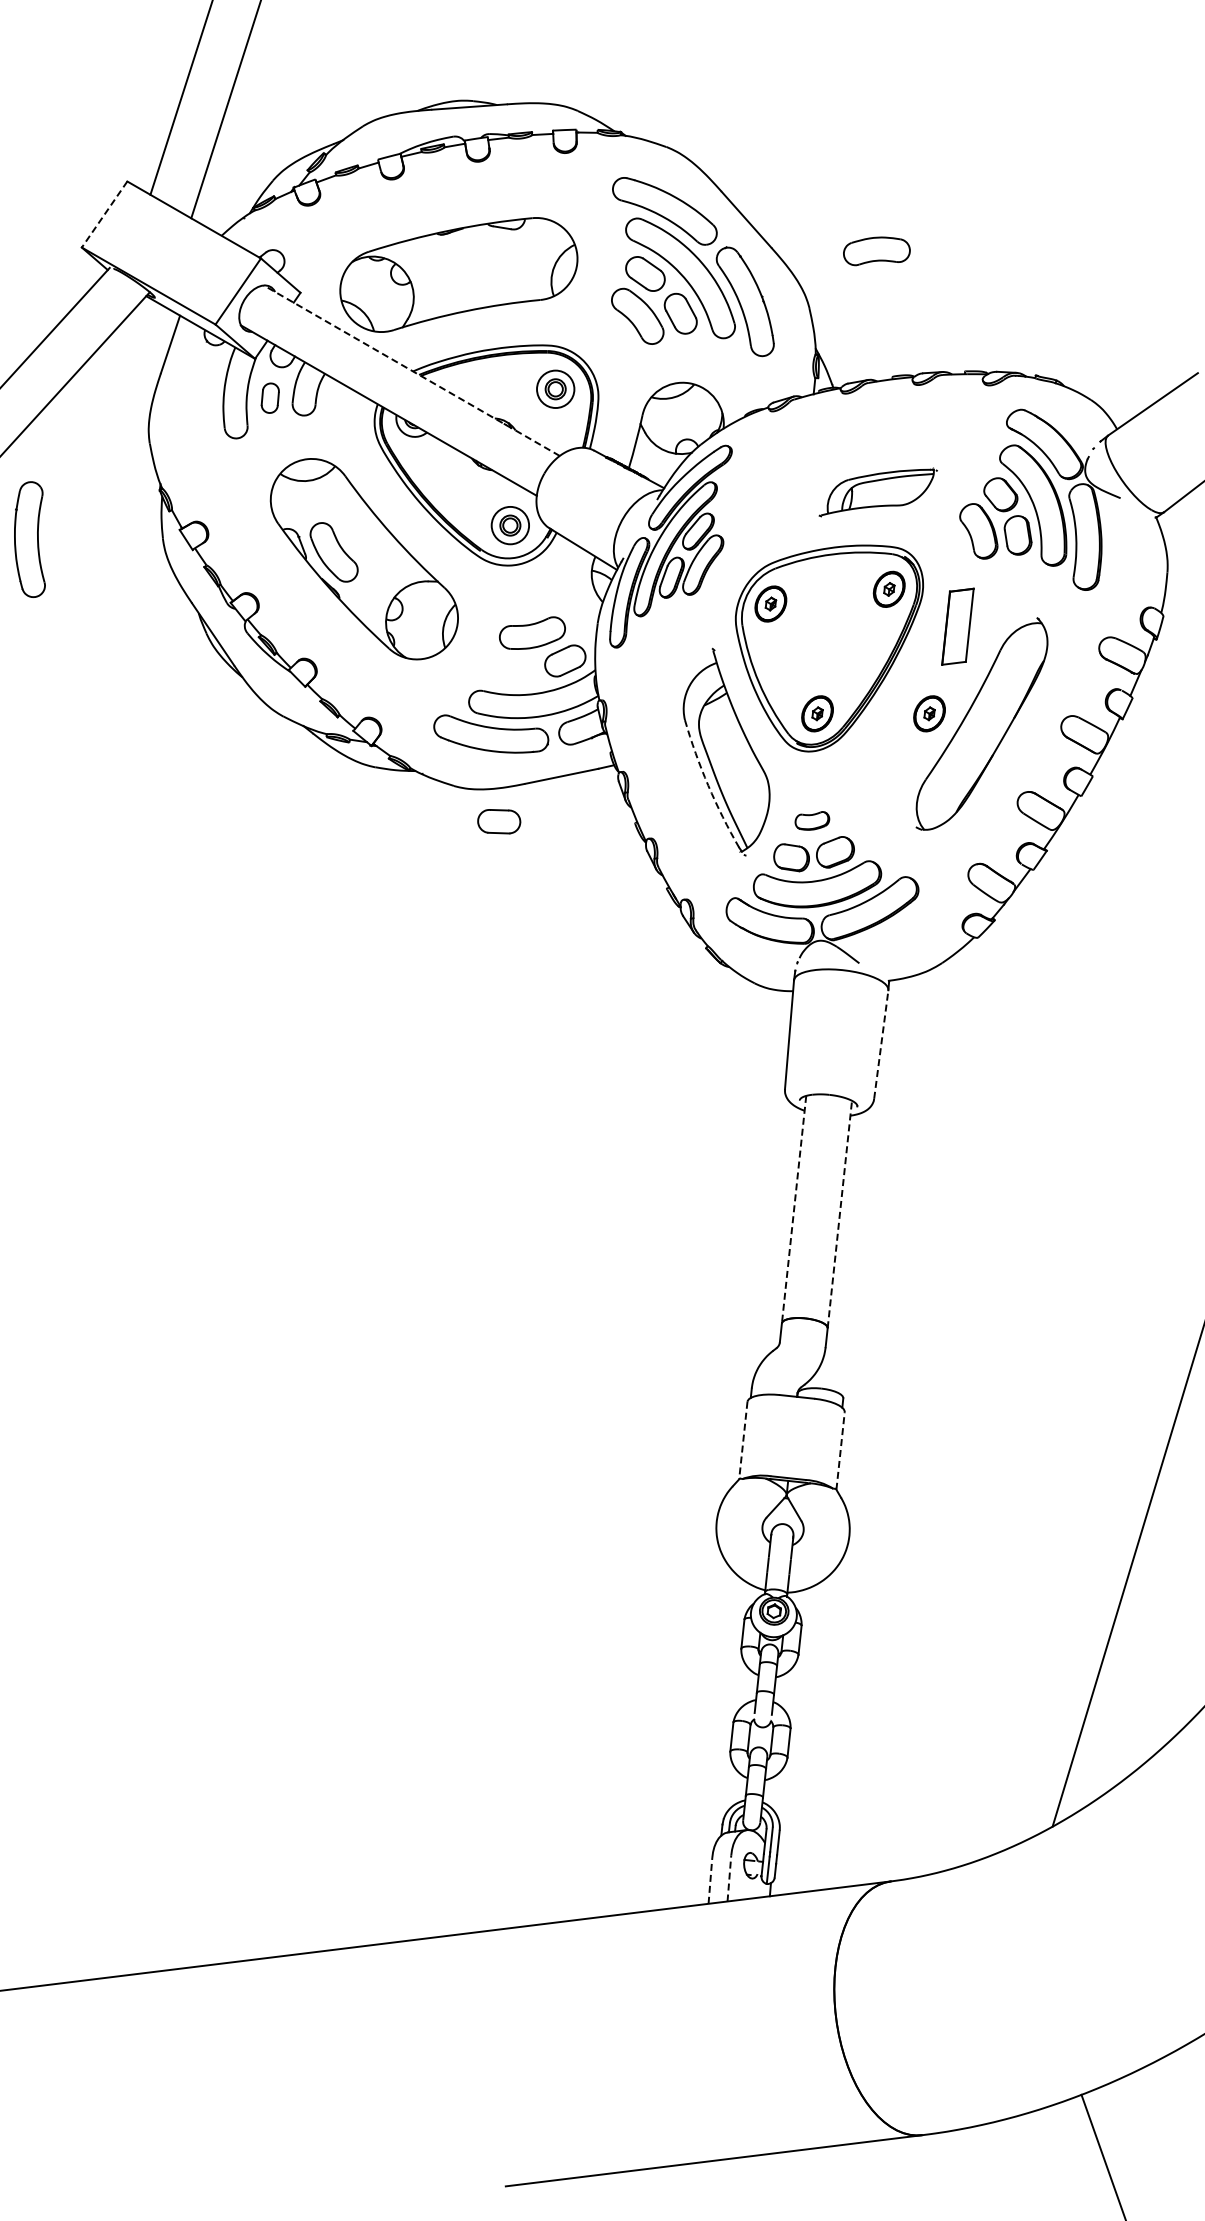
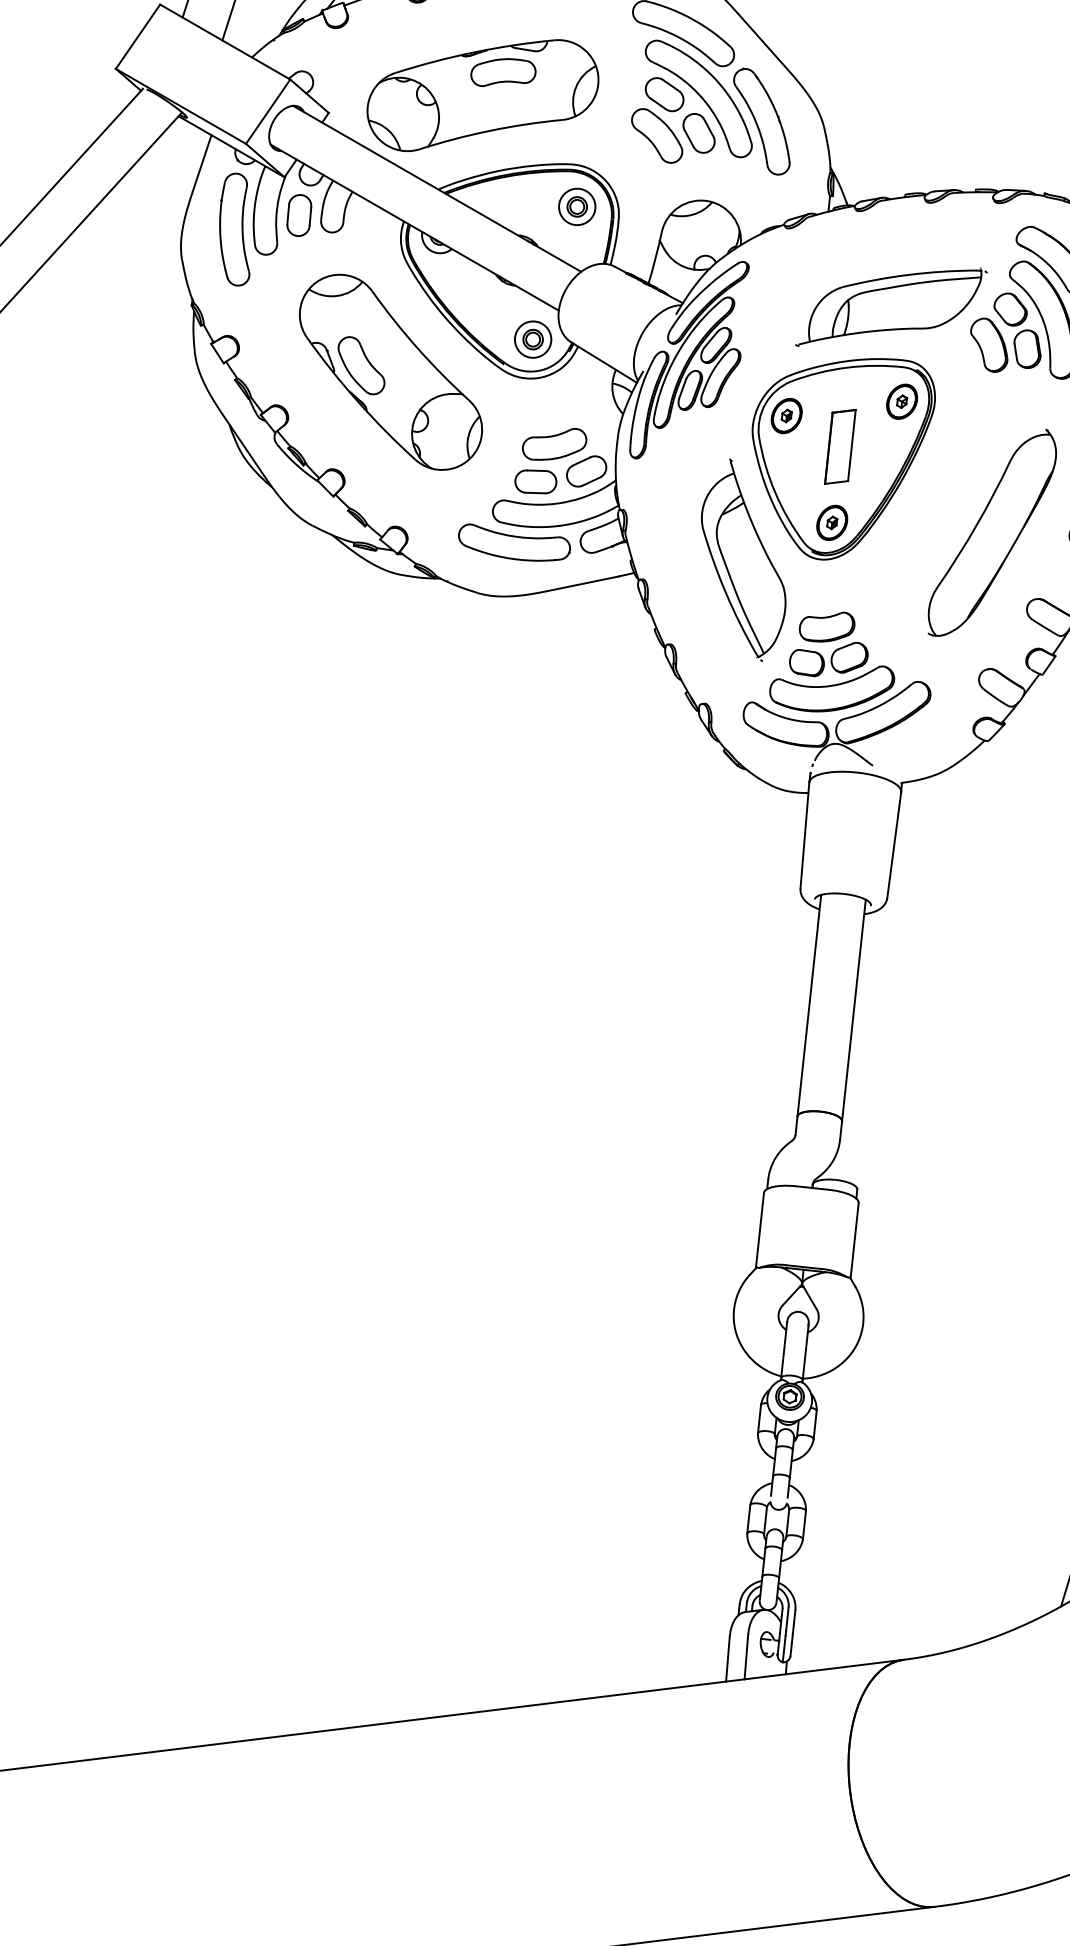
line: (104, 214) -> (137, 36), dashed -> solid
part: (876, 251) -> (503, 72), moved
line: (411, 370) -> (436, 188), dashed -> solid
part: (270, 398) -> (299, 215), size x1.43
part: (878, 492) -> (891, 307), size x1.67
part: (29, 539) -> (234, 229), moved
part: (957, 626) -> (839, 446), moved
part: (929, 713) -> (941, 522), removed
arc: (708, 785) -> (726, 592), dashed -> solid
part: (812, 820) -> (827, 626), size x1.67
part: (499, 821) -> (536, 481), moved
line: (881, 1044) -> (894, 844), dashed -> solid
line: (794, 1210) -> (809, 1006), dashed -> solid
line: (839, 1214) -> (853, 1010), dashed -> solid
line: (743, 1441) -> (760, 1231), dashed -> solid
line: (840, 1451) -> (854, 1241), dashed -> solid
line: (729, 1878) -> (746, 1656), dashed -> solid
line: (710, 1880) -> (727, 1658), dashed -> solid

